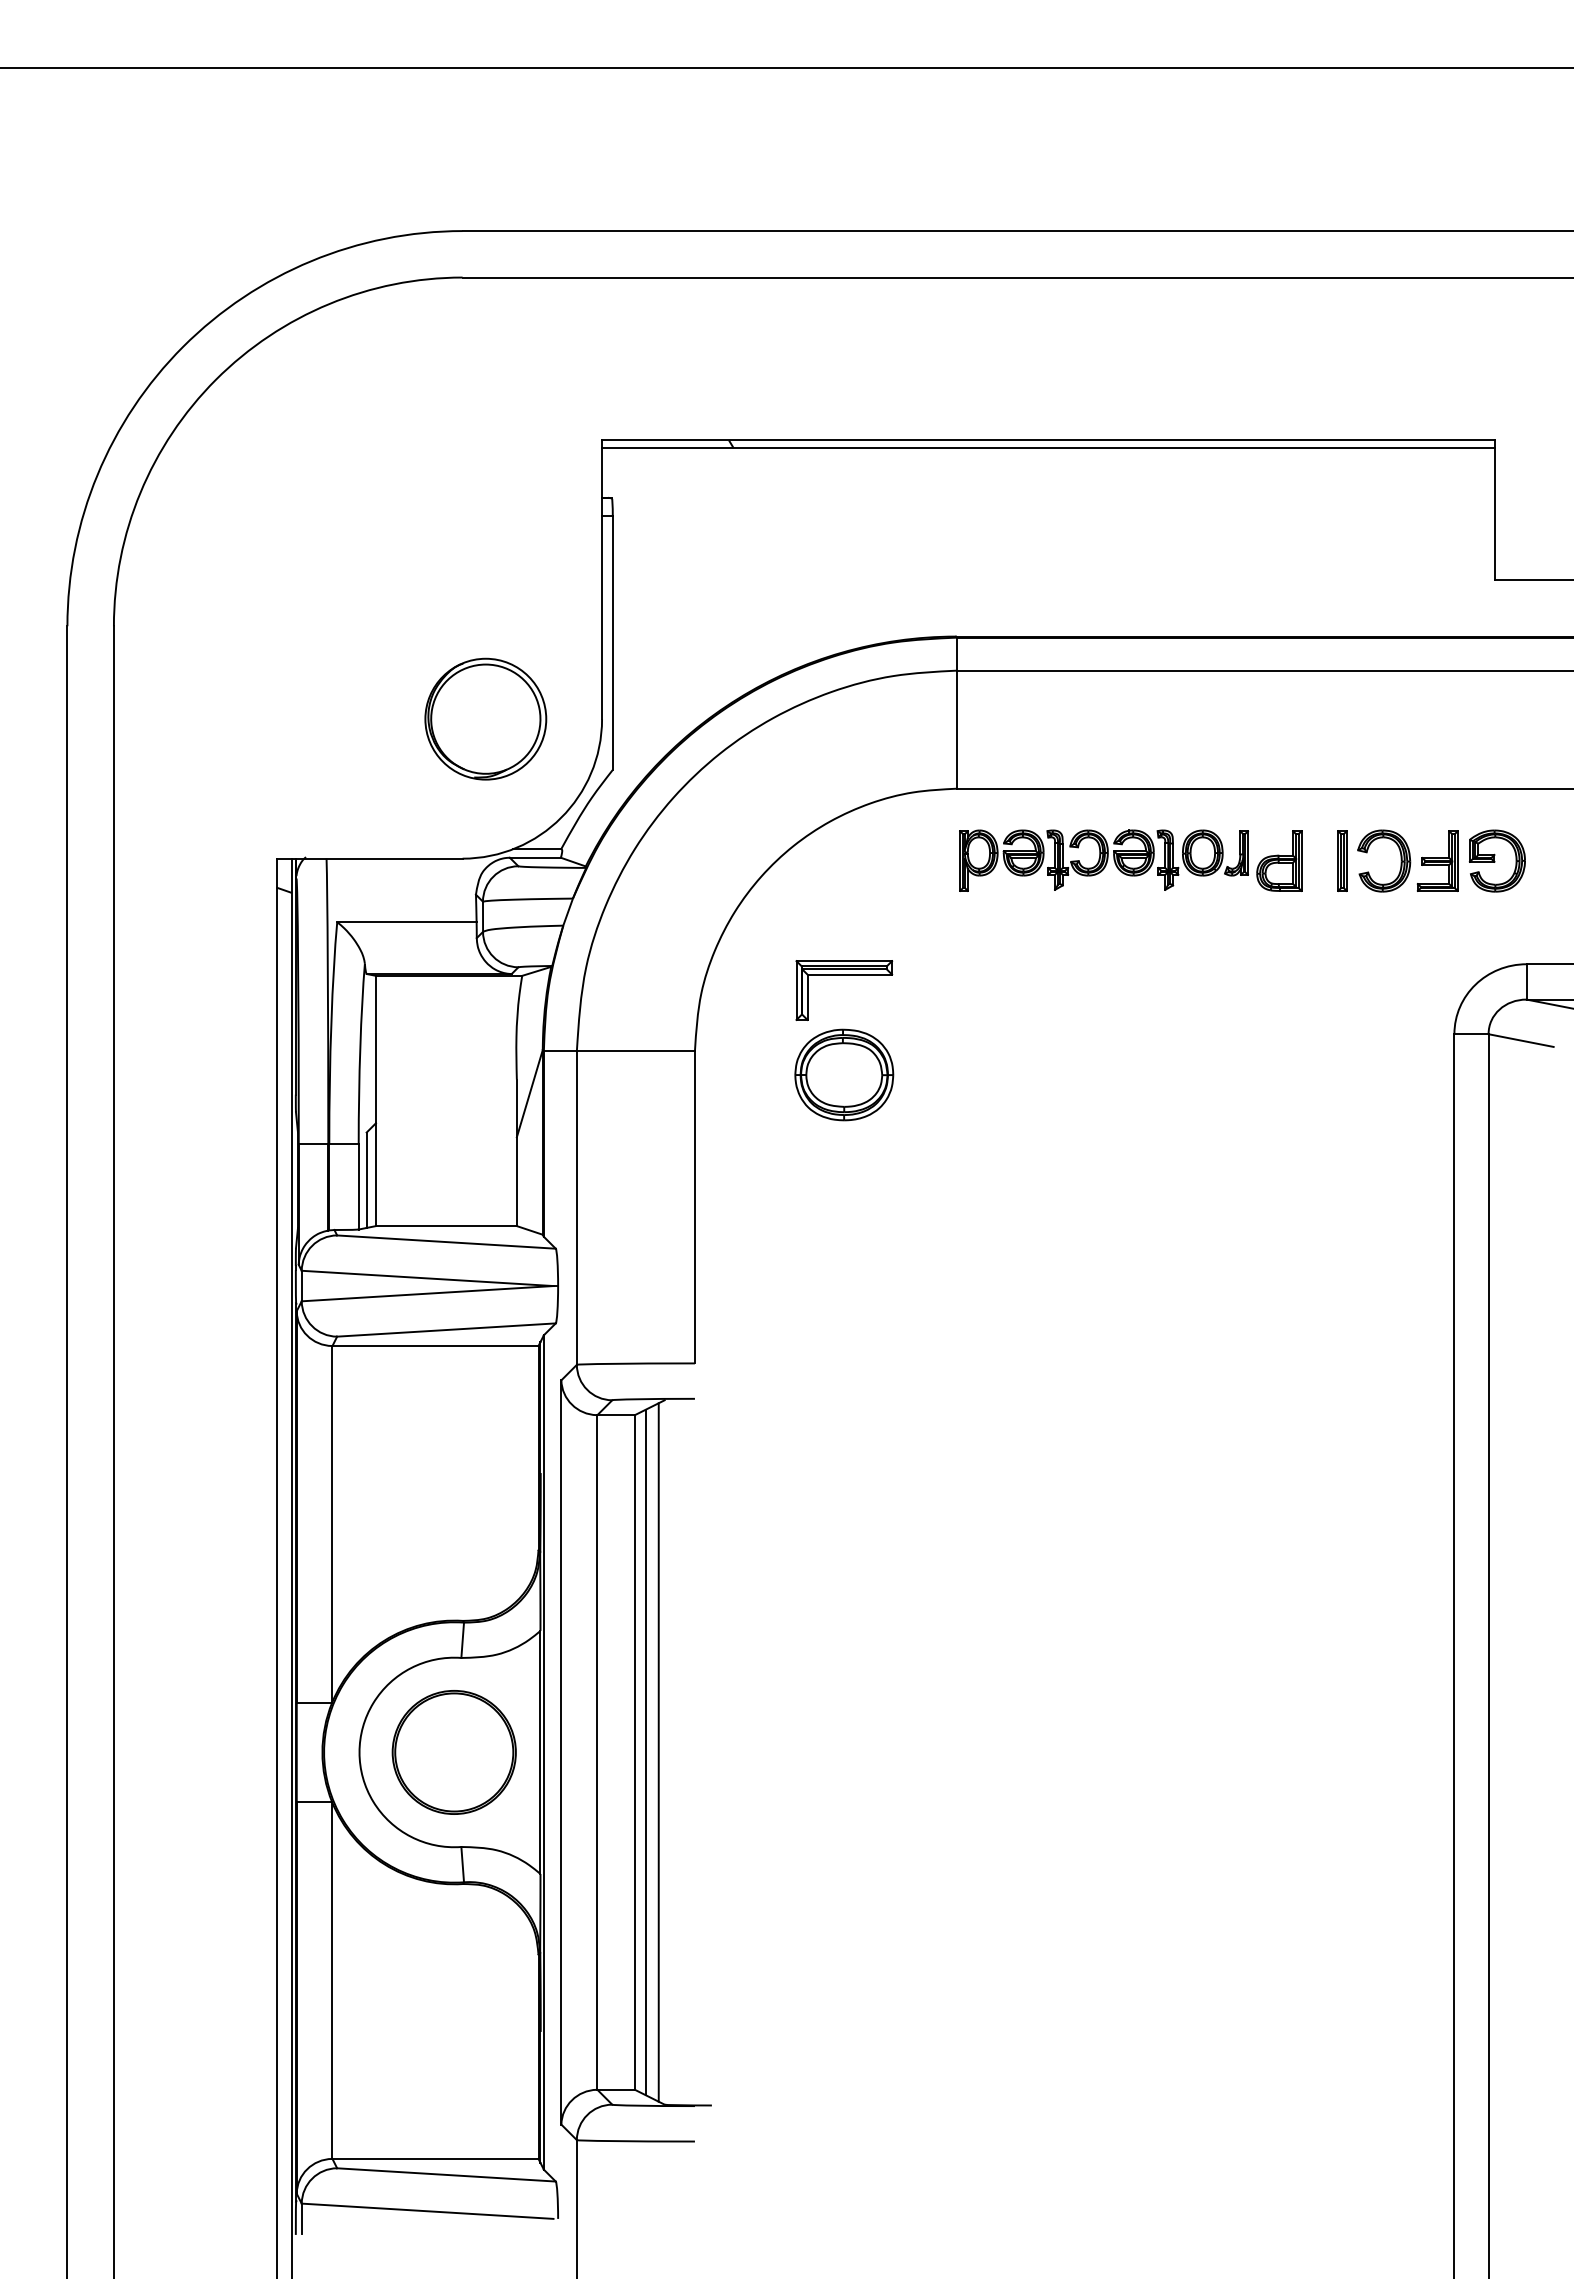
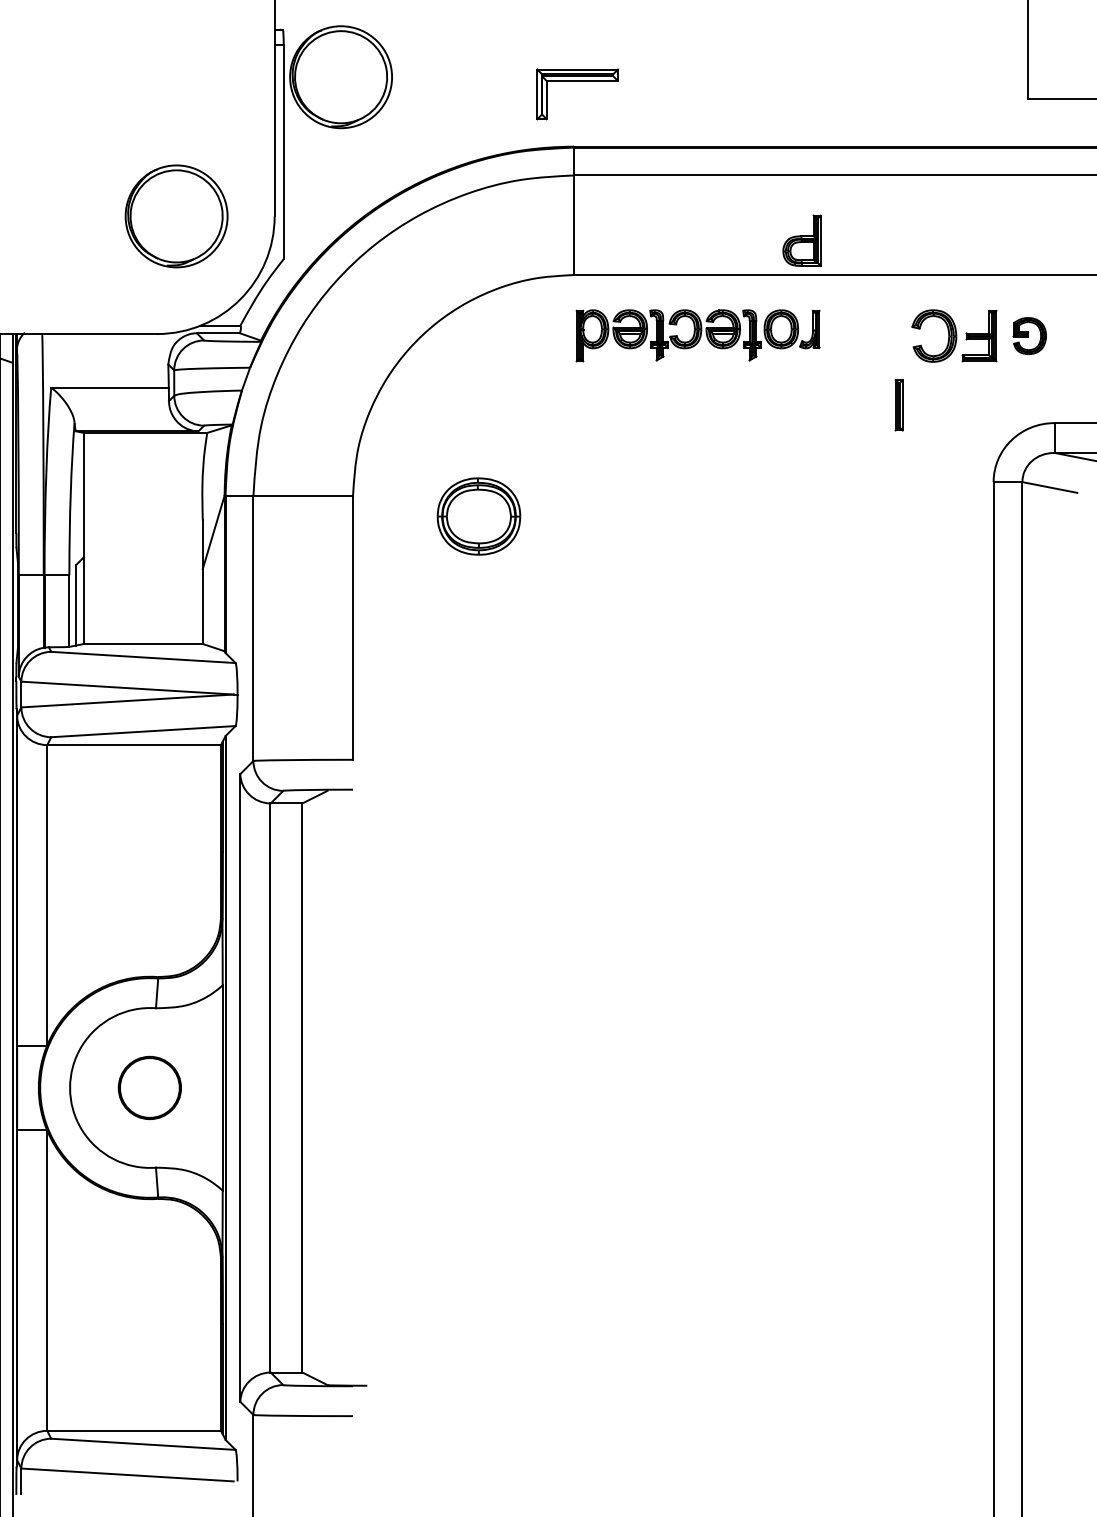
part: (680, 553) -> (340, 76), added
part: (1279, 860) -> (802, 240), moved
part: (1342, 860) -> (899, 404), moved
part: (1496, 860) -> (1029, 335), size x0.7
part: (844, 975) -> (577, 81), moved
part: (453, 1752) -> (149, 1088), size x0.6
line: (646, 1752) -> (312, 1088), removed
line: (658, 1752) -> (322, 1088), removed

